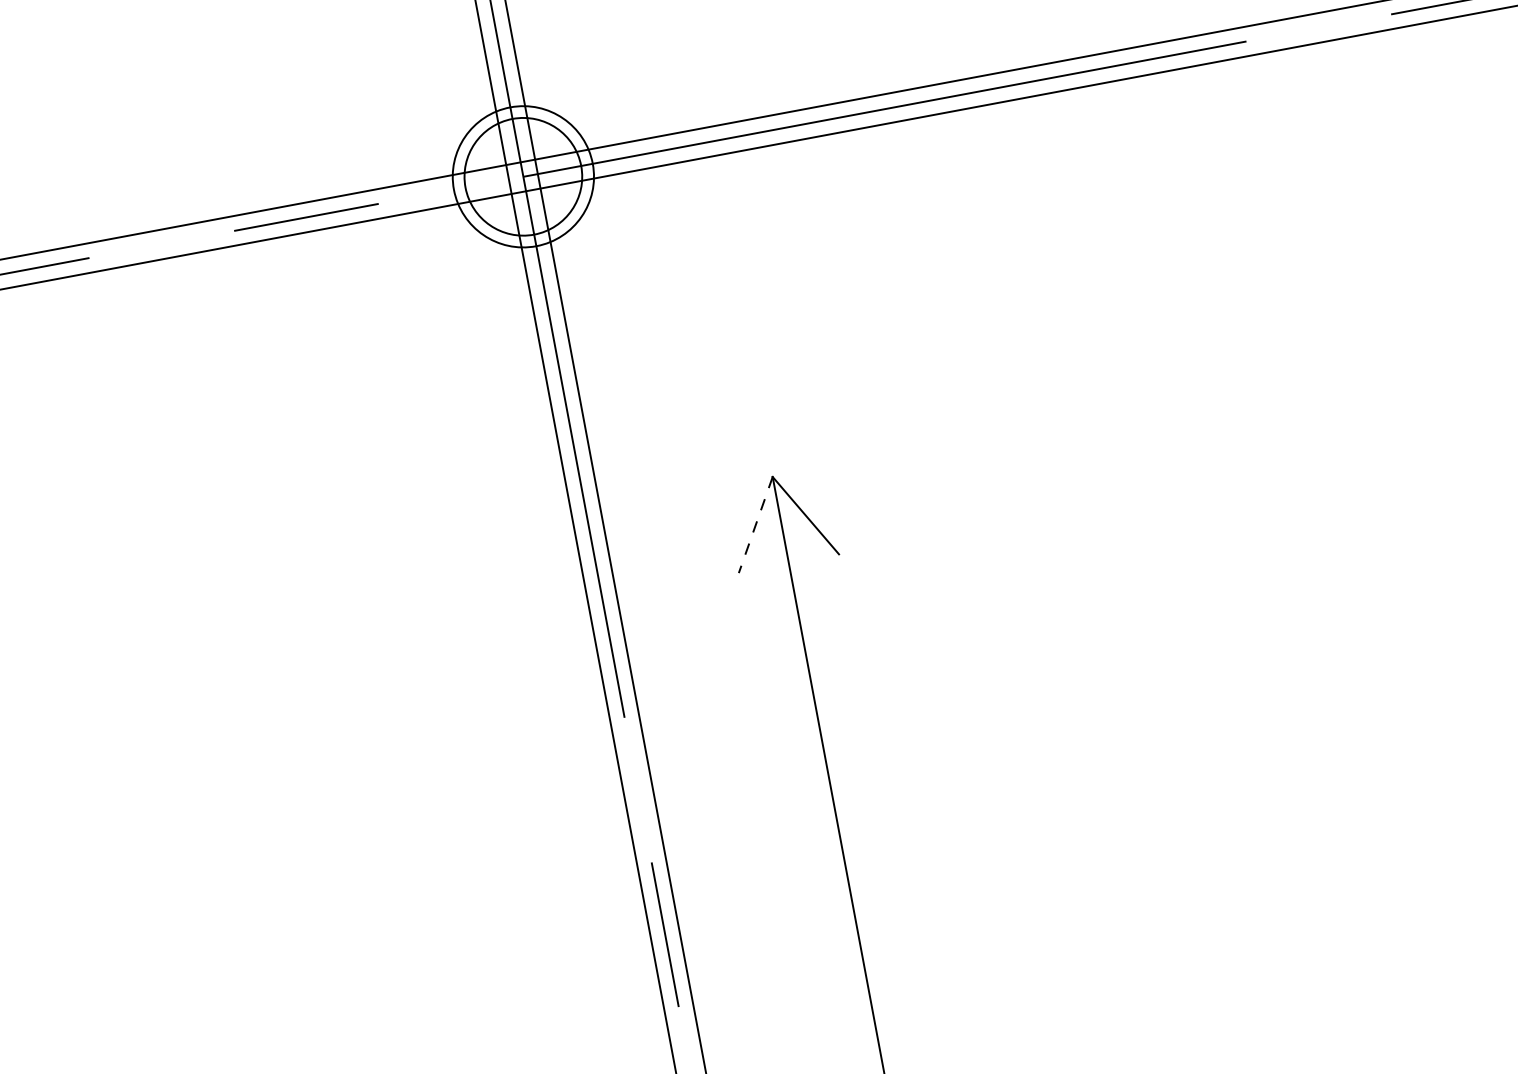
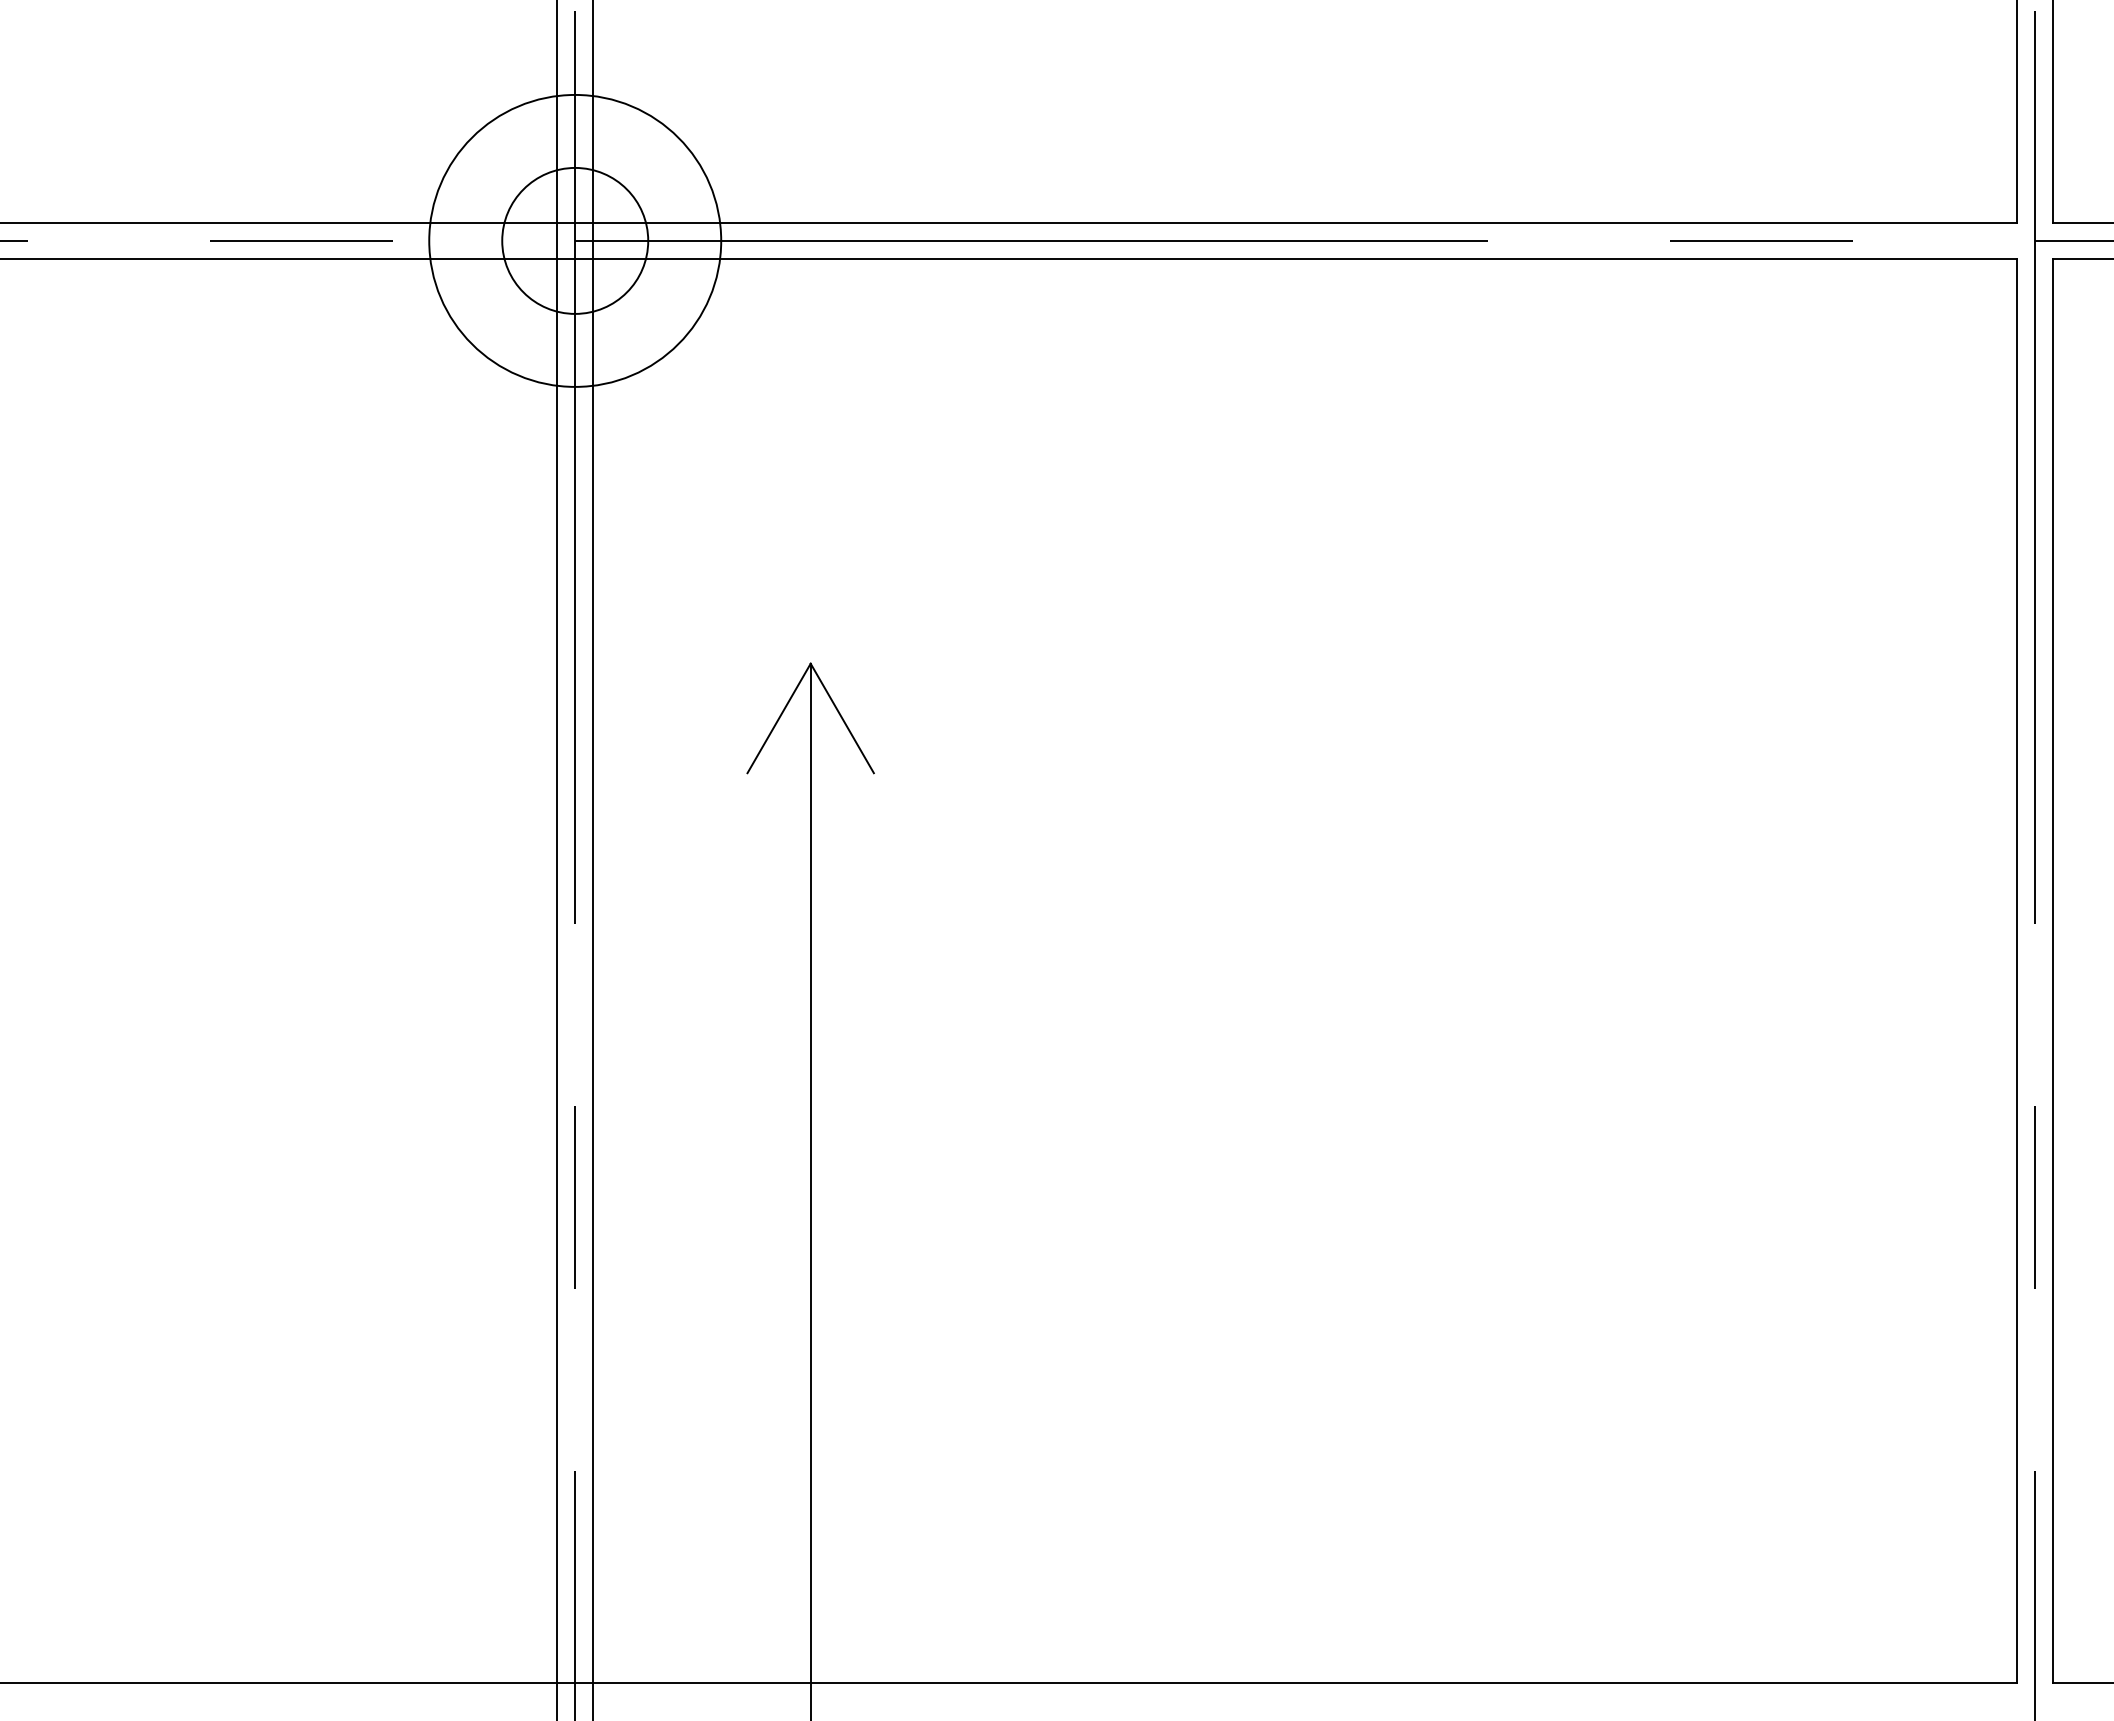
circle: (523, 176) -> (575, 240), size x1.67
line: (755, 525) -> (778, 718), dashed -> solid

